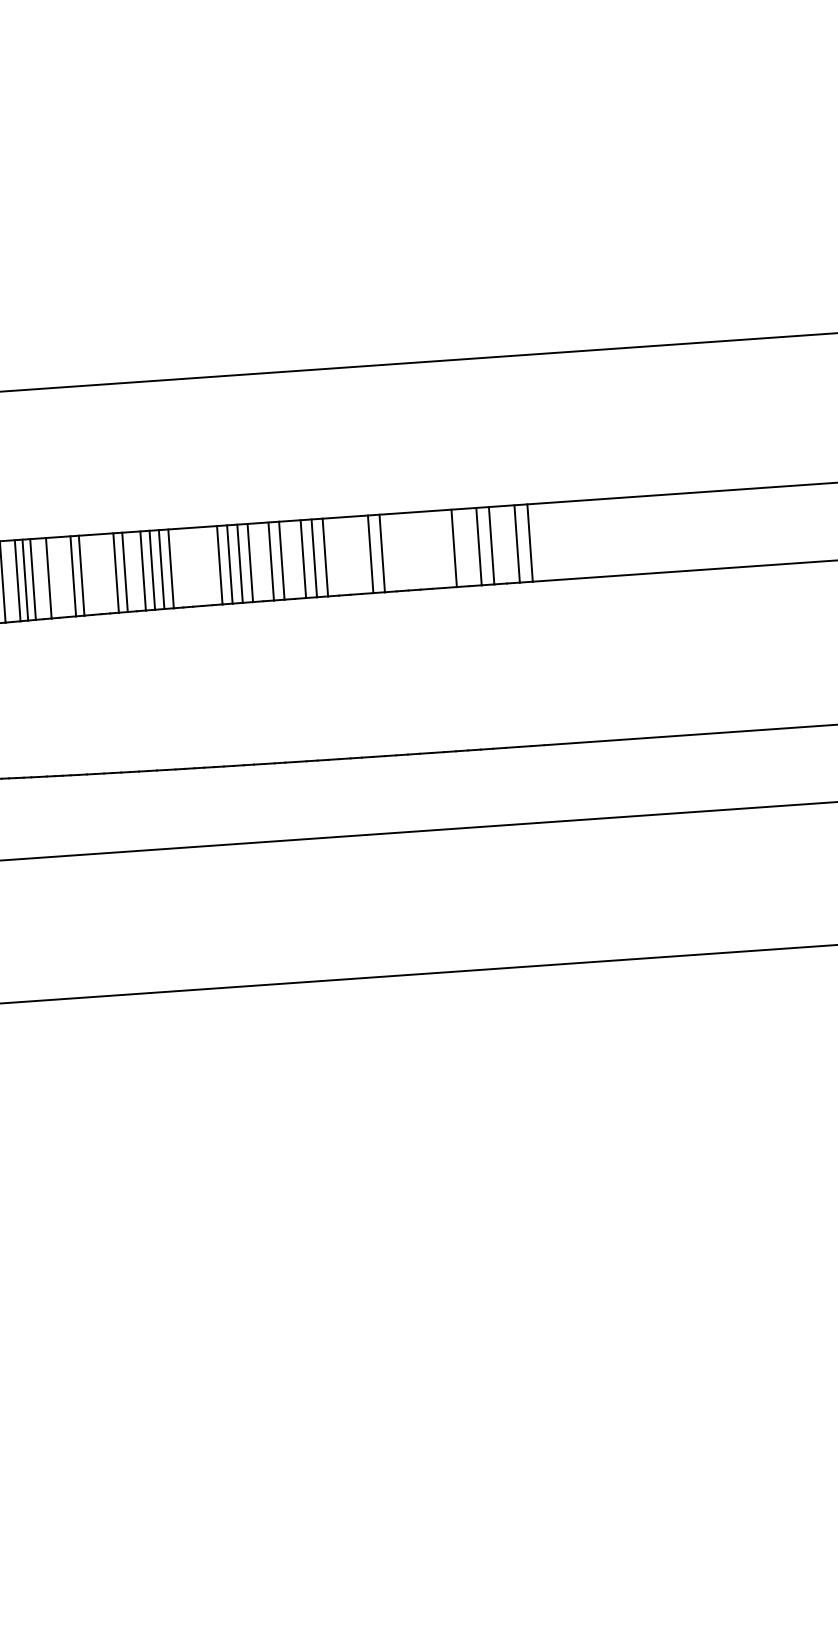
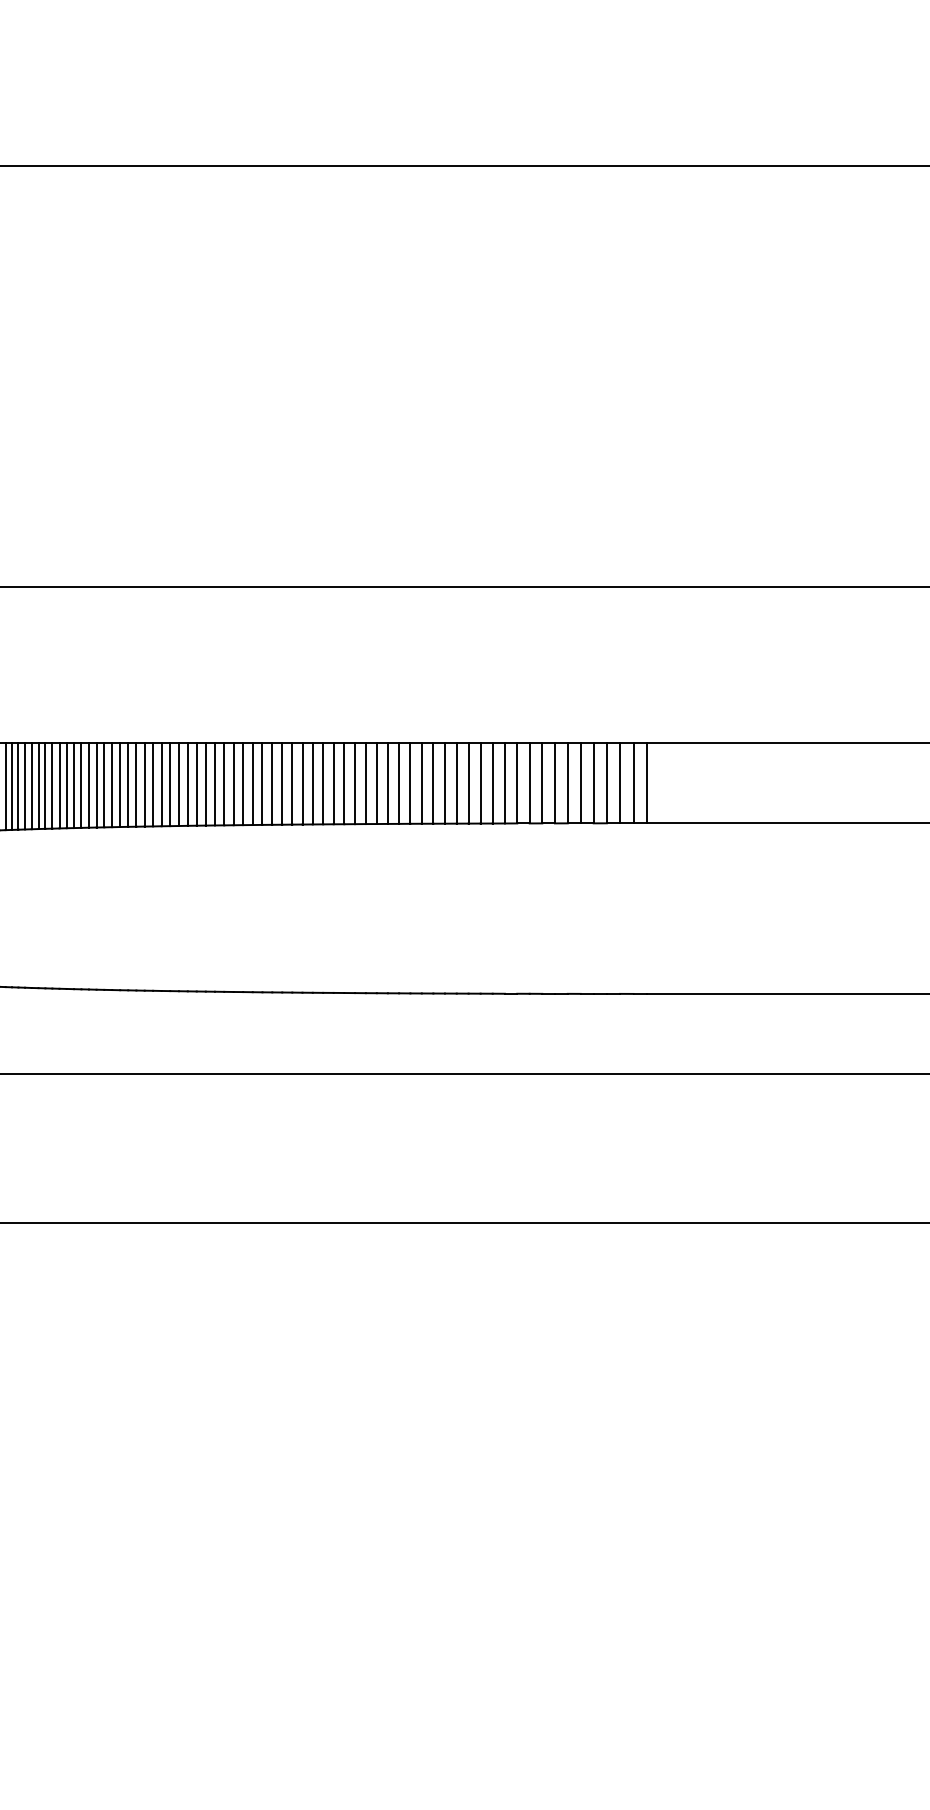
line: (504, 544) -> (620, 782), added
line: (466, 547) -> (580, 782), added
line: (441, 548) -> (554, 782), added
line: (429, 549) -> (542, 782), added
line: (417, 550) -> (529, 782), added
line: (405, 551) -> (517, 782), added
line: (393, 552) -> (504, 782), added
line: (358, 554) -> (468, 782), added
line: (347, 555) -> (456, 782), added
line: (335, 556) -> (444, 782), added
line: (292, 559) -> (399, 782), added
line: (260, 562) -> (365, 783), added
line: (209, 565) -> (312, 783), added
line: (199, 566) -> (302, 783), added
line: (180, 567) -> (282, 783), added
line: (190, 567) -> (292, 783), added
line: (133, 571) -> (233, 783), added
line: (98, 573) -> (196, 783), added
line: (107, 573) -> (205, 783), added
line: (89, 574) -> (187, 783), added
line: (57, 577) -> (153, 784), added
line: (64, 577) -> (161, 784), added
line: (40, 578) -> (136, 784), added
line: (10, 580) -> (104, 784), added

